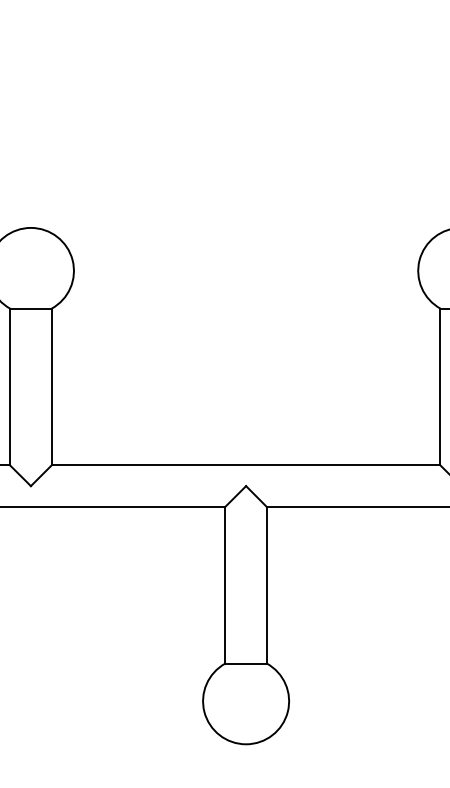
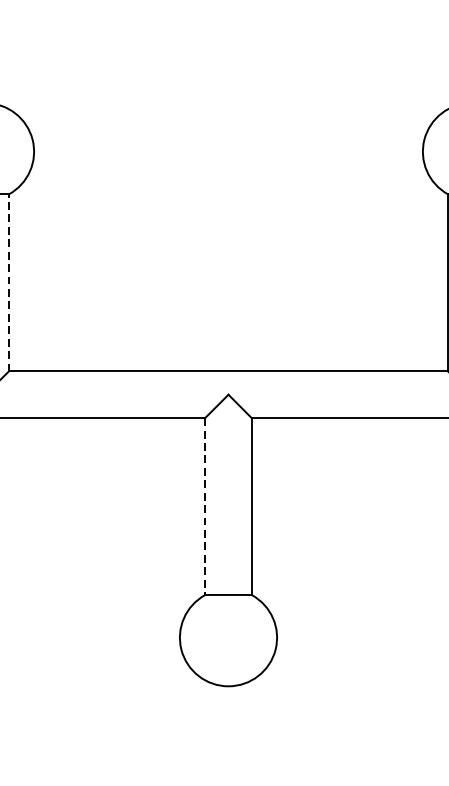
line: (51, 386) -> (8, 282), solid -> dashed
line: (225, 585) -> (205, 506), solid -> dashed

